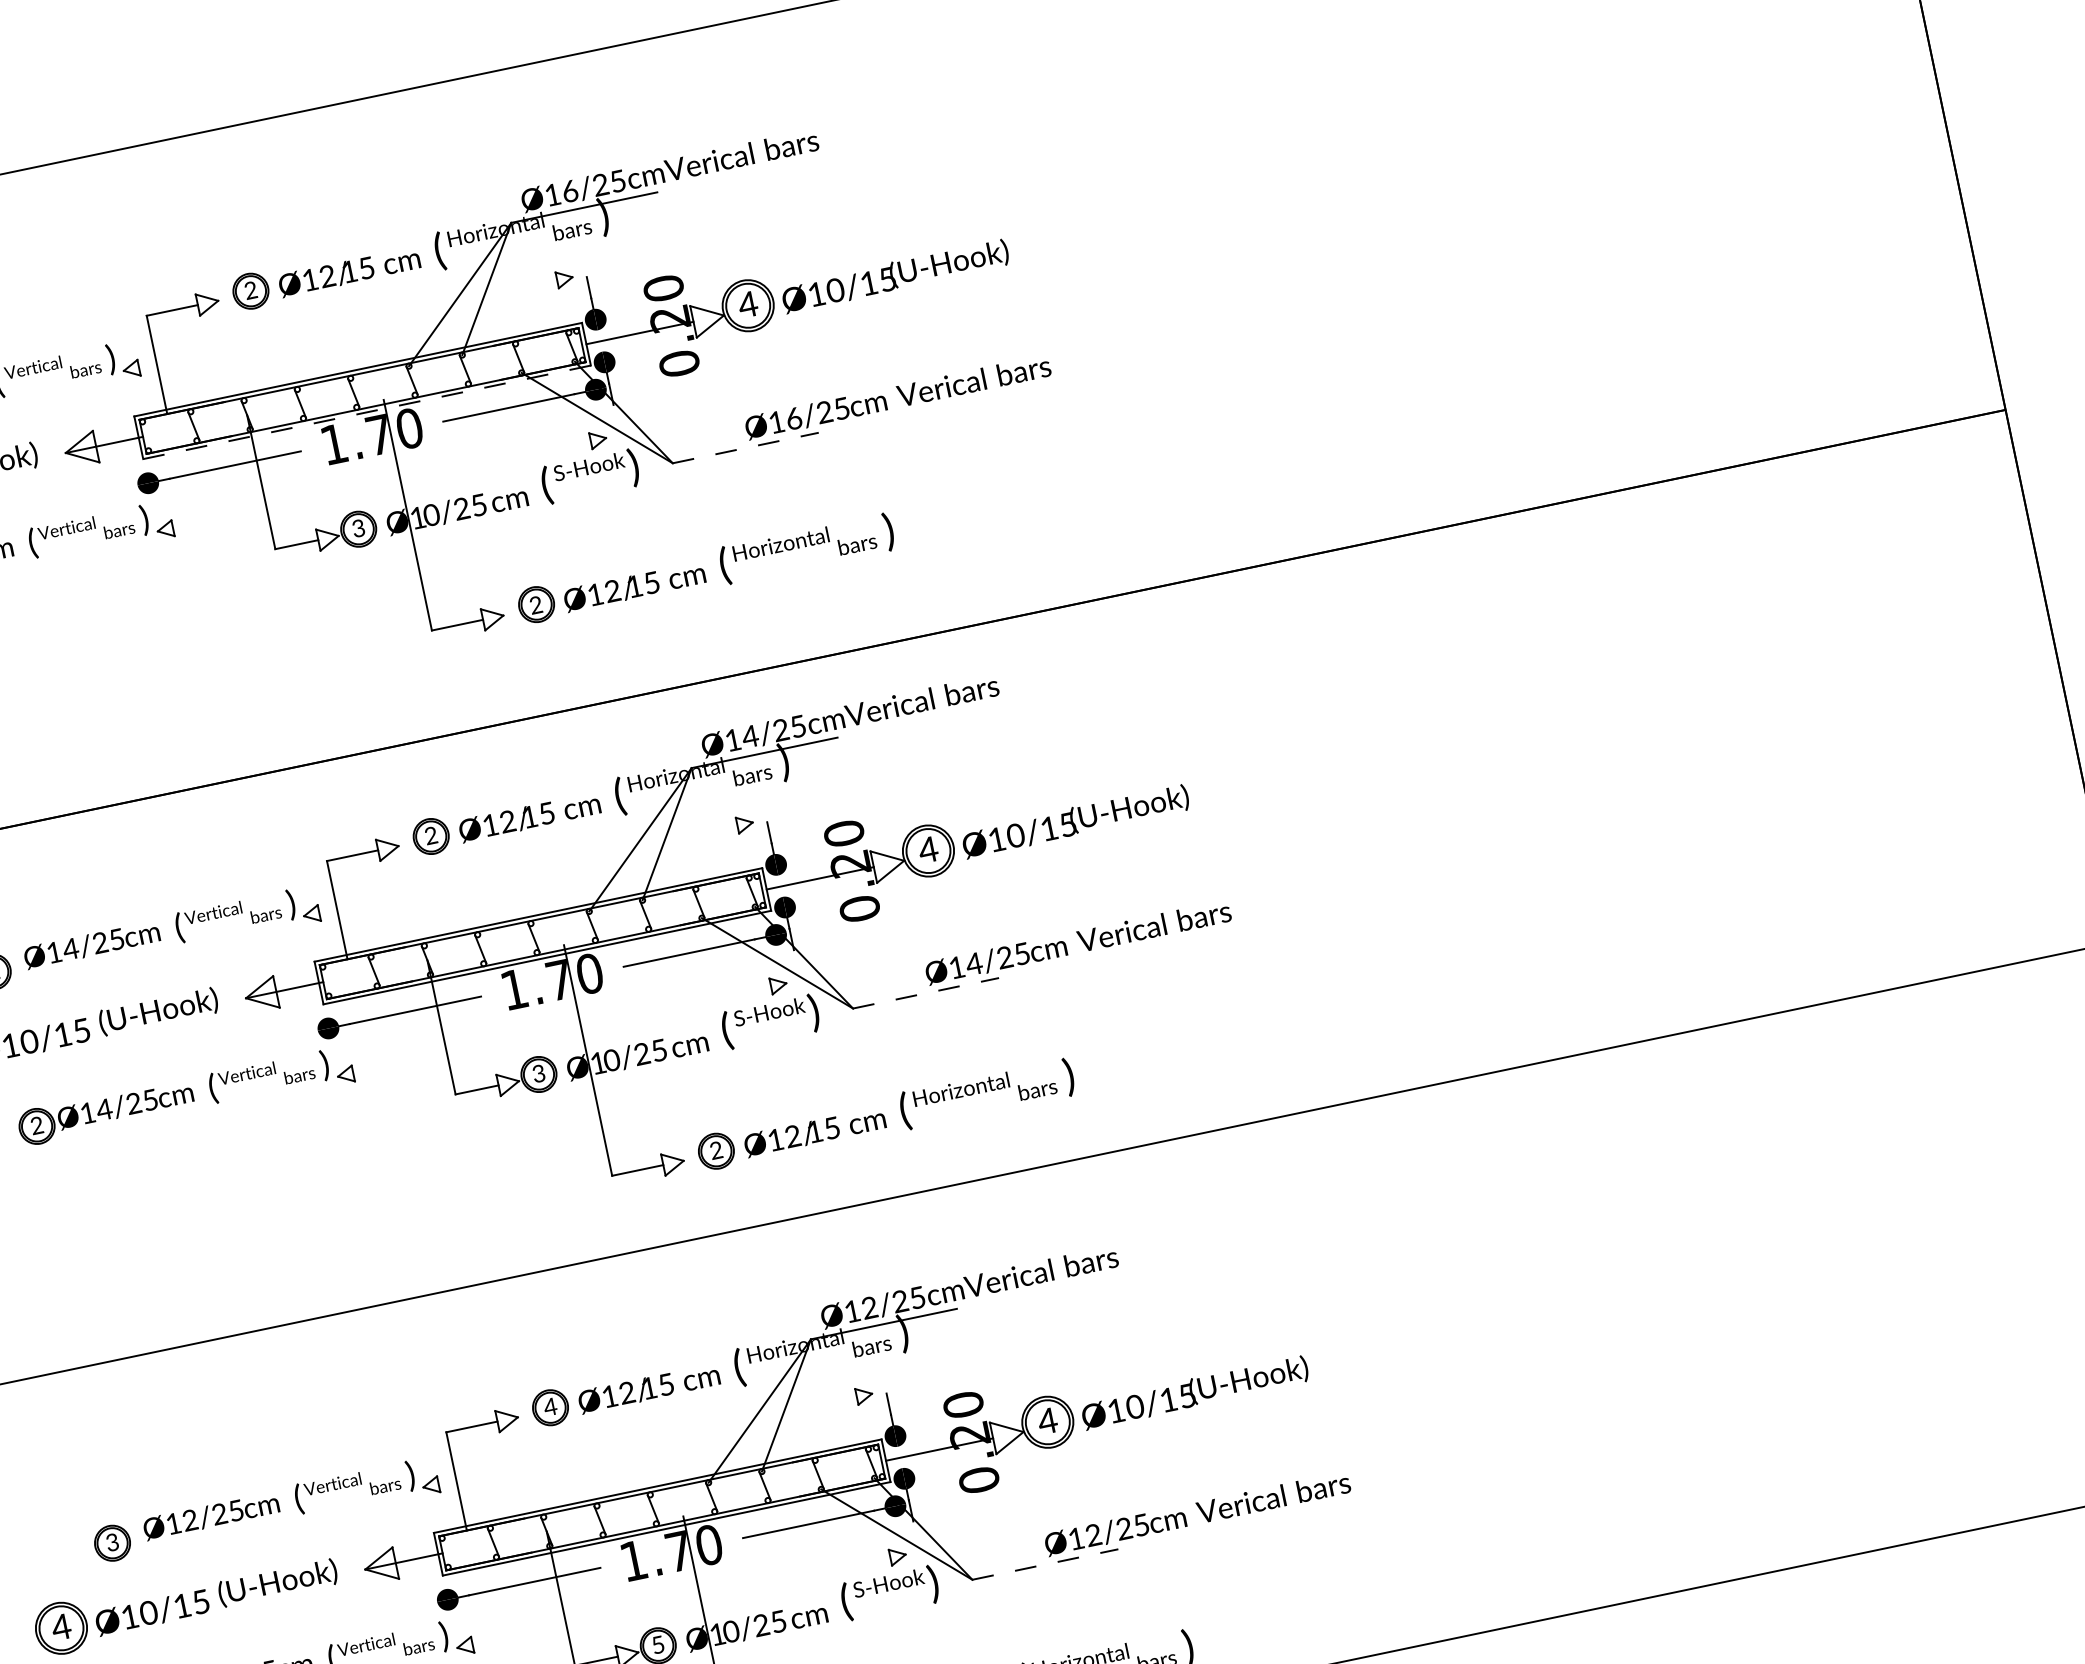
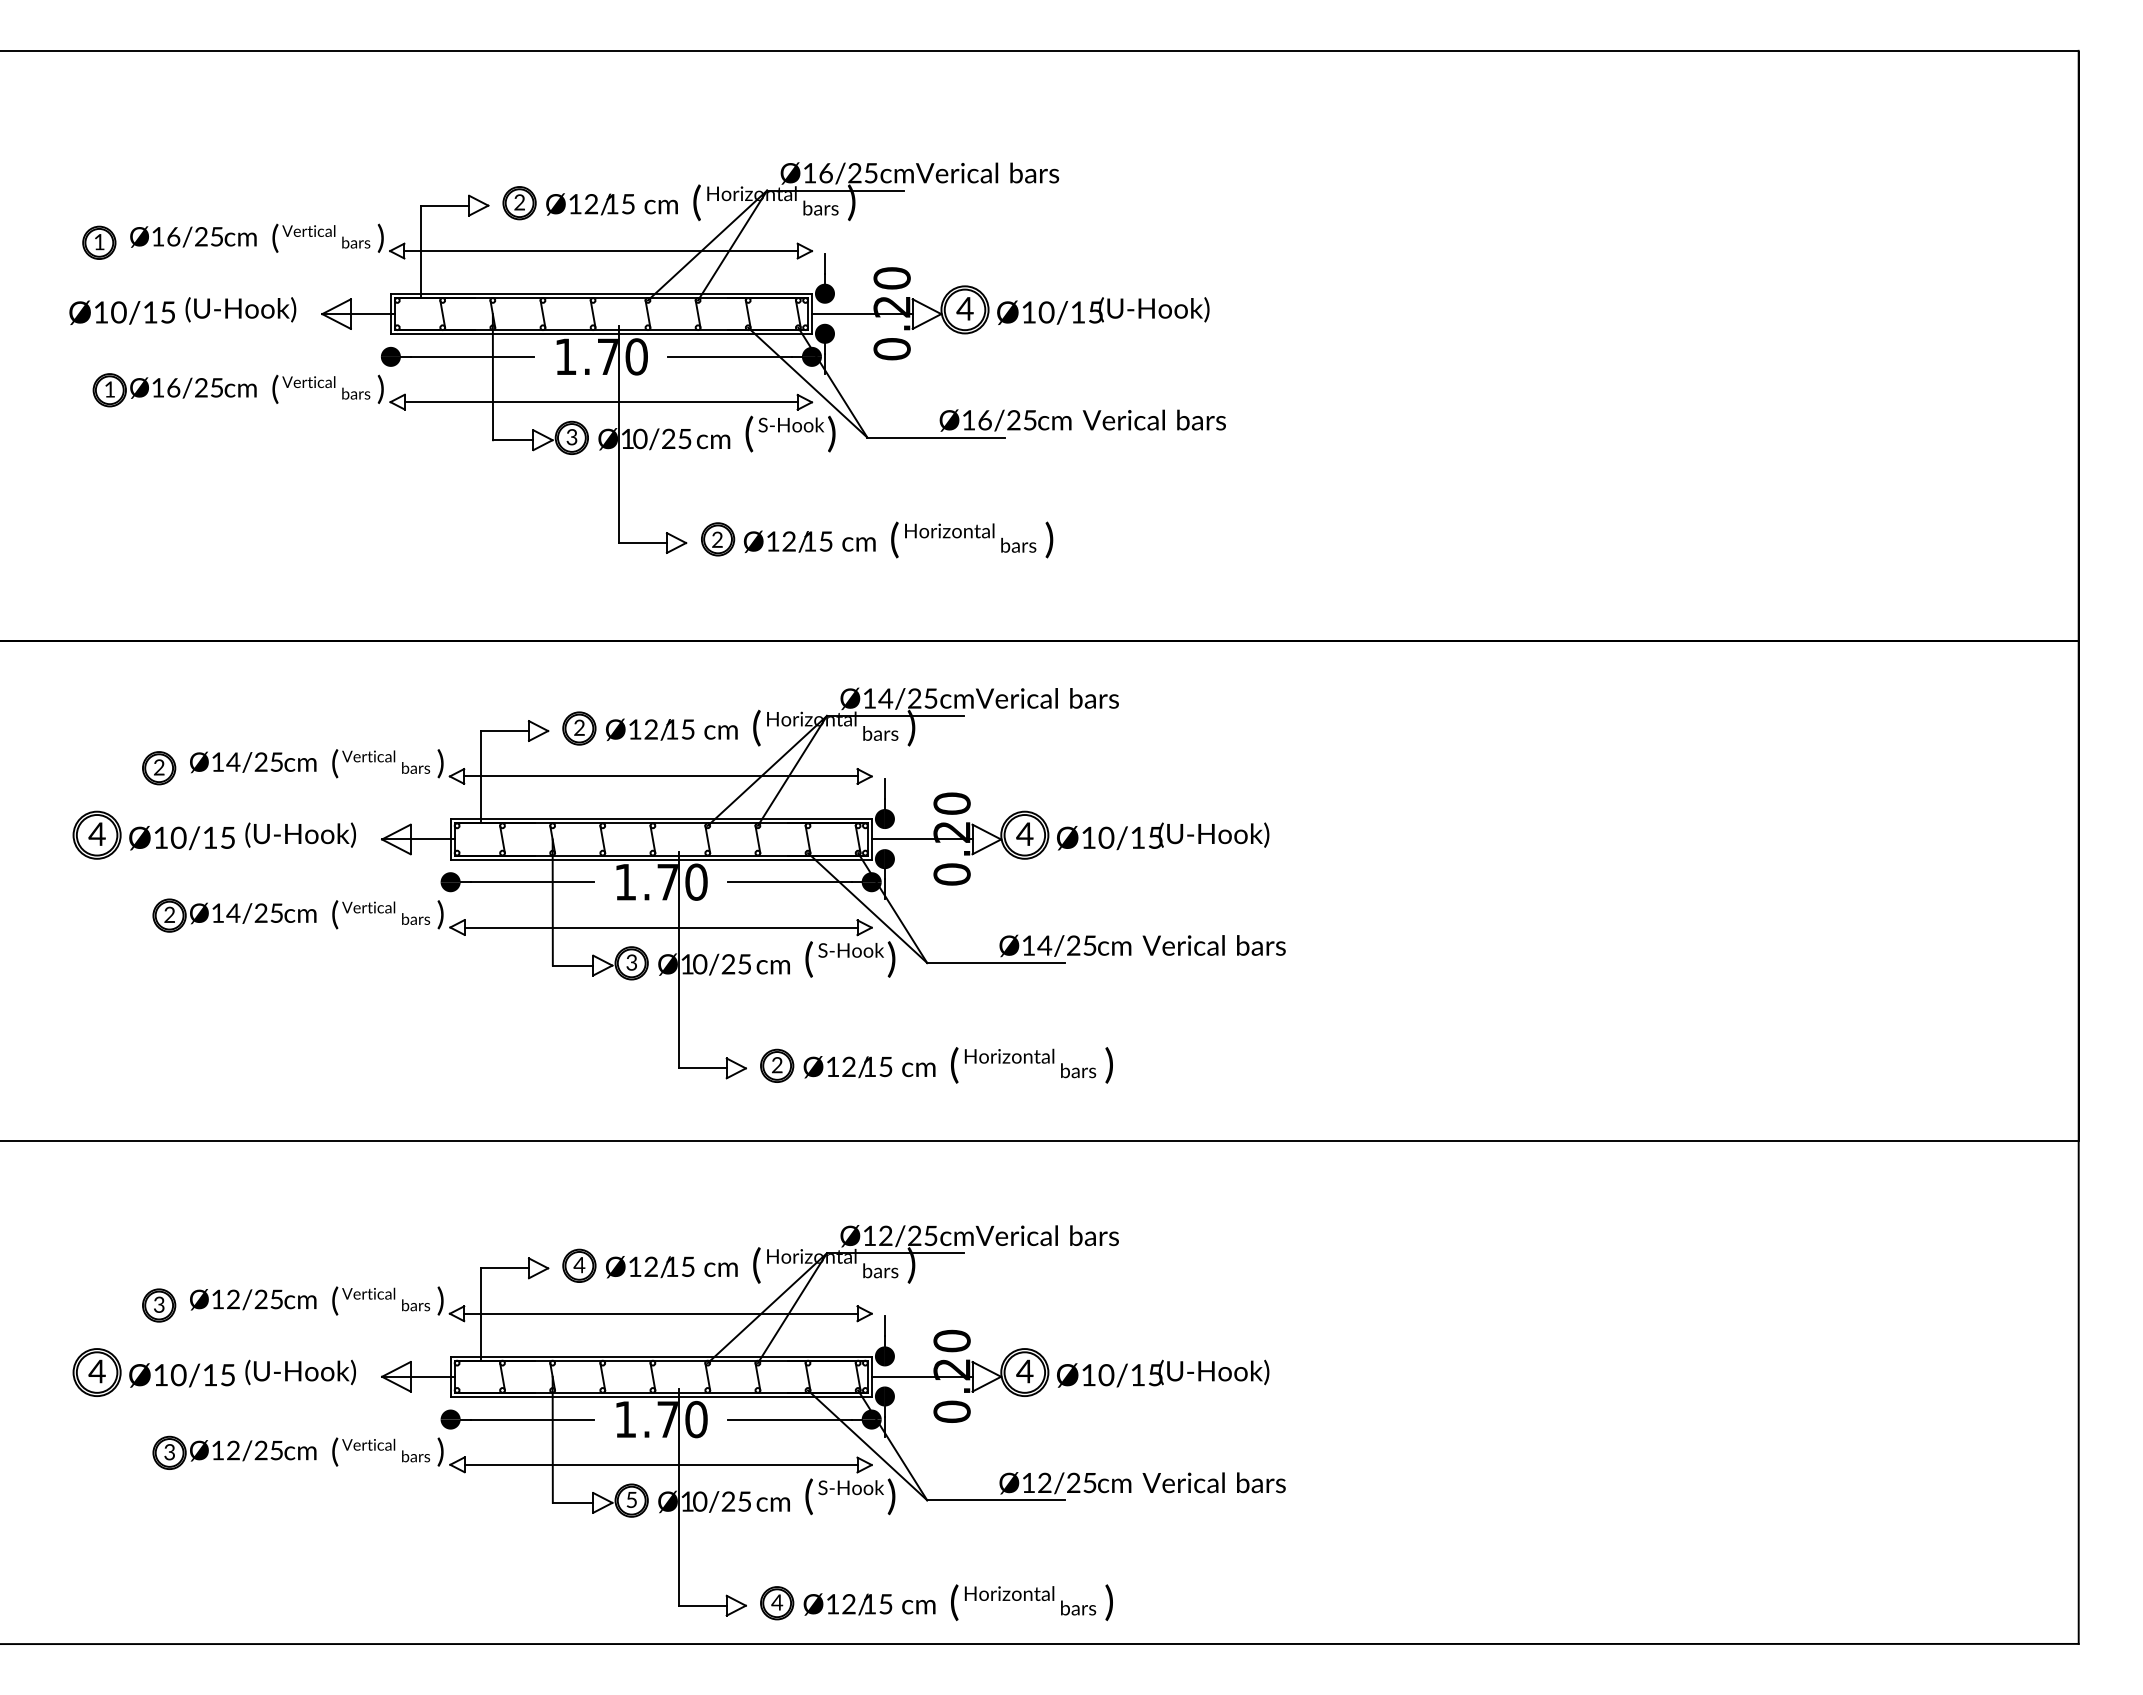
line: (347, 324) -> (600, 251), added
line: (367, 412) -> (601, 334), dashed -> solid
line: (746, 447) -> (936, 437), dashed -> solid
line: (381, 485) -> (600, 402), added
line: (528, 869) -> (660, 776), added
line: (925, 993) -> (995, 963), dashed -> solid
line: (561, 1030) -> (660, 927), added
line: (647, 1440) -> (660, 1313), added
line: (1045, 1564) -> (995, 1500), dashed -> solid
line: (681, 1601) -> (660, 1465), added

